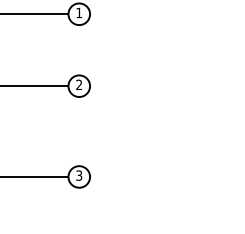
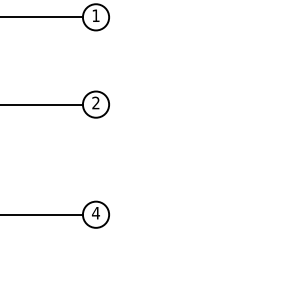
text: (78, 175) -> (95, 212), 3 -> 4

